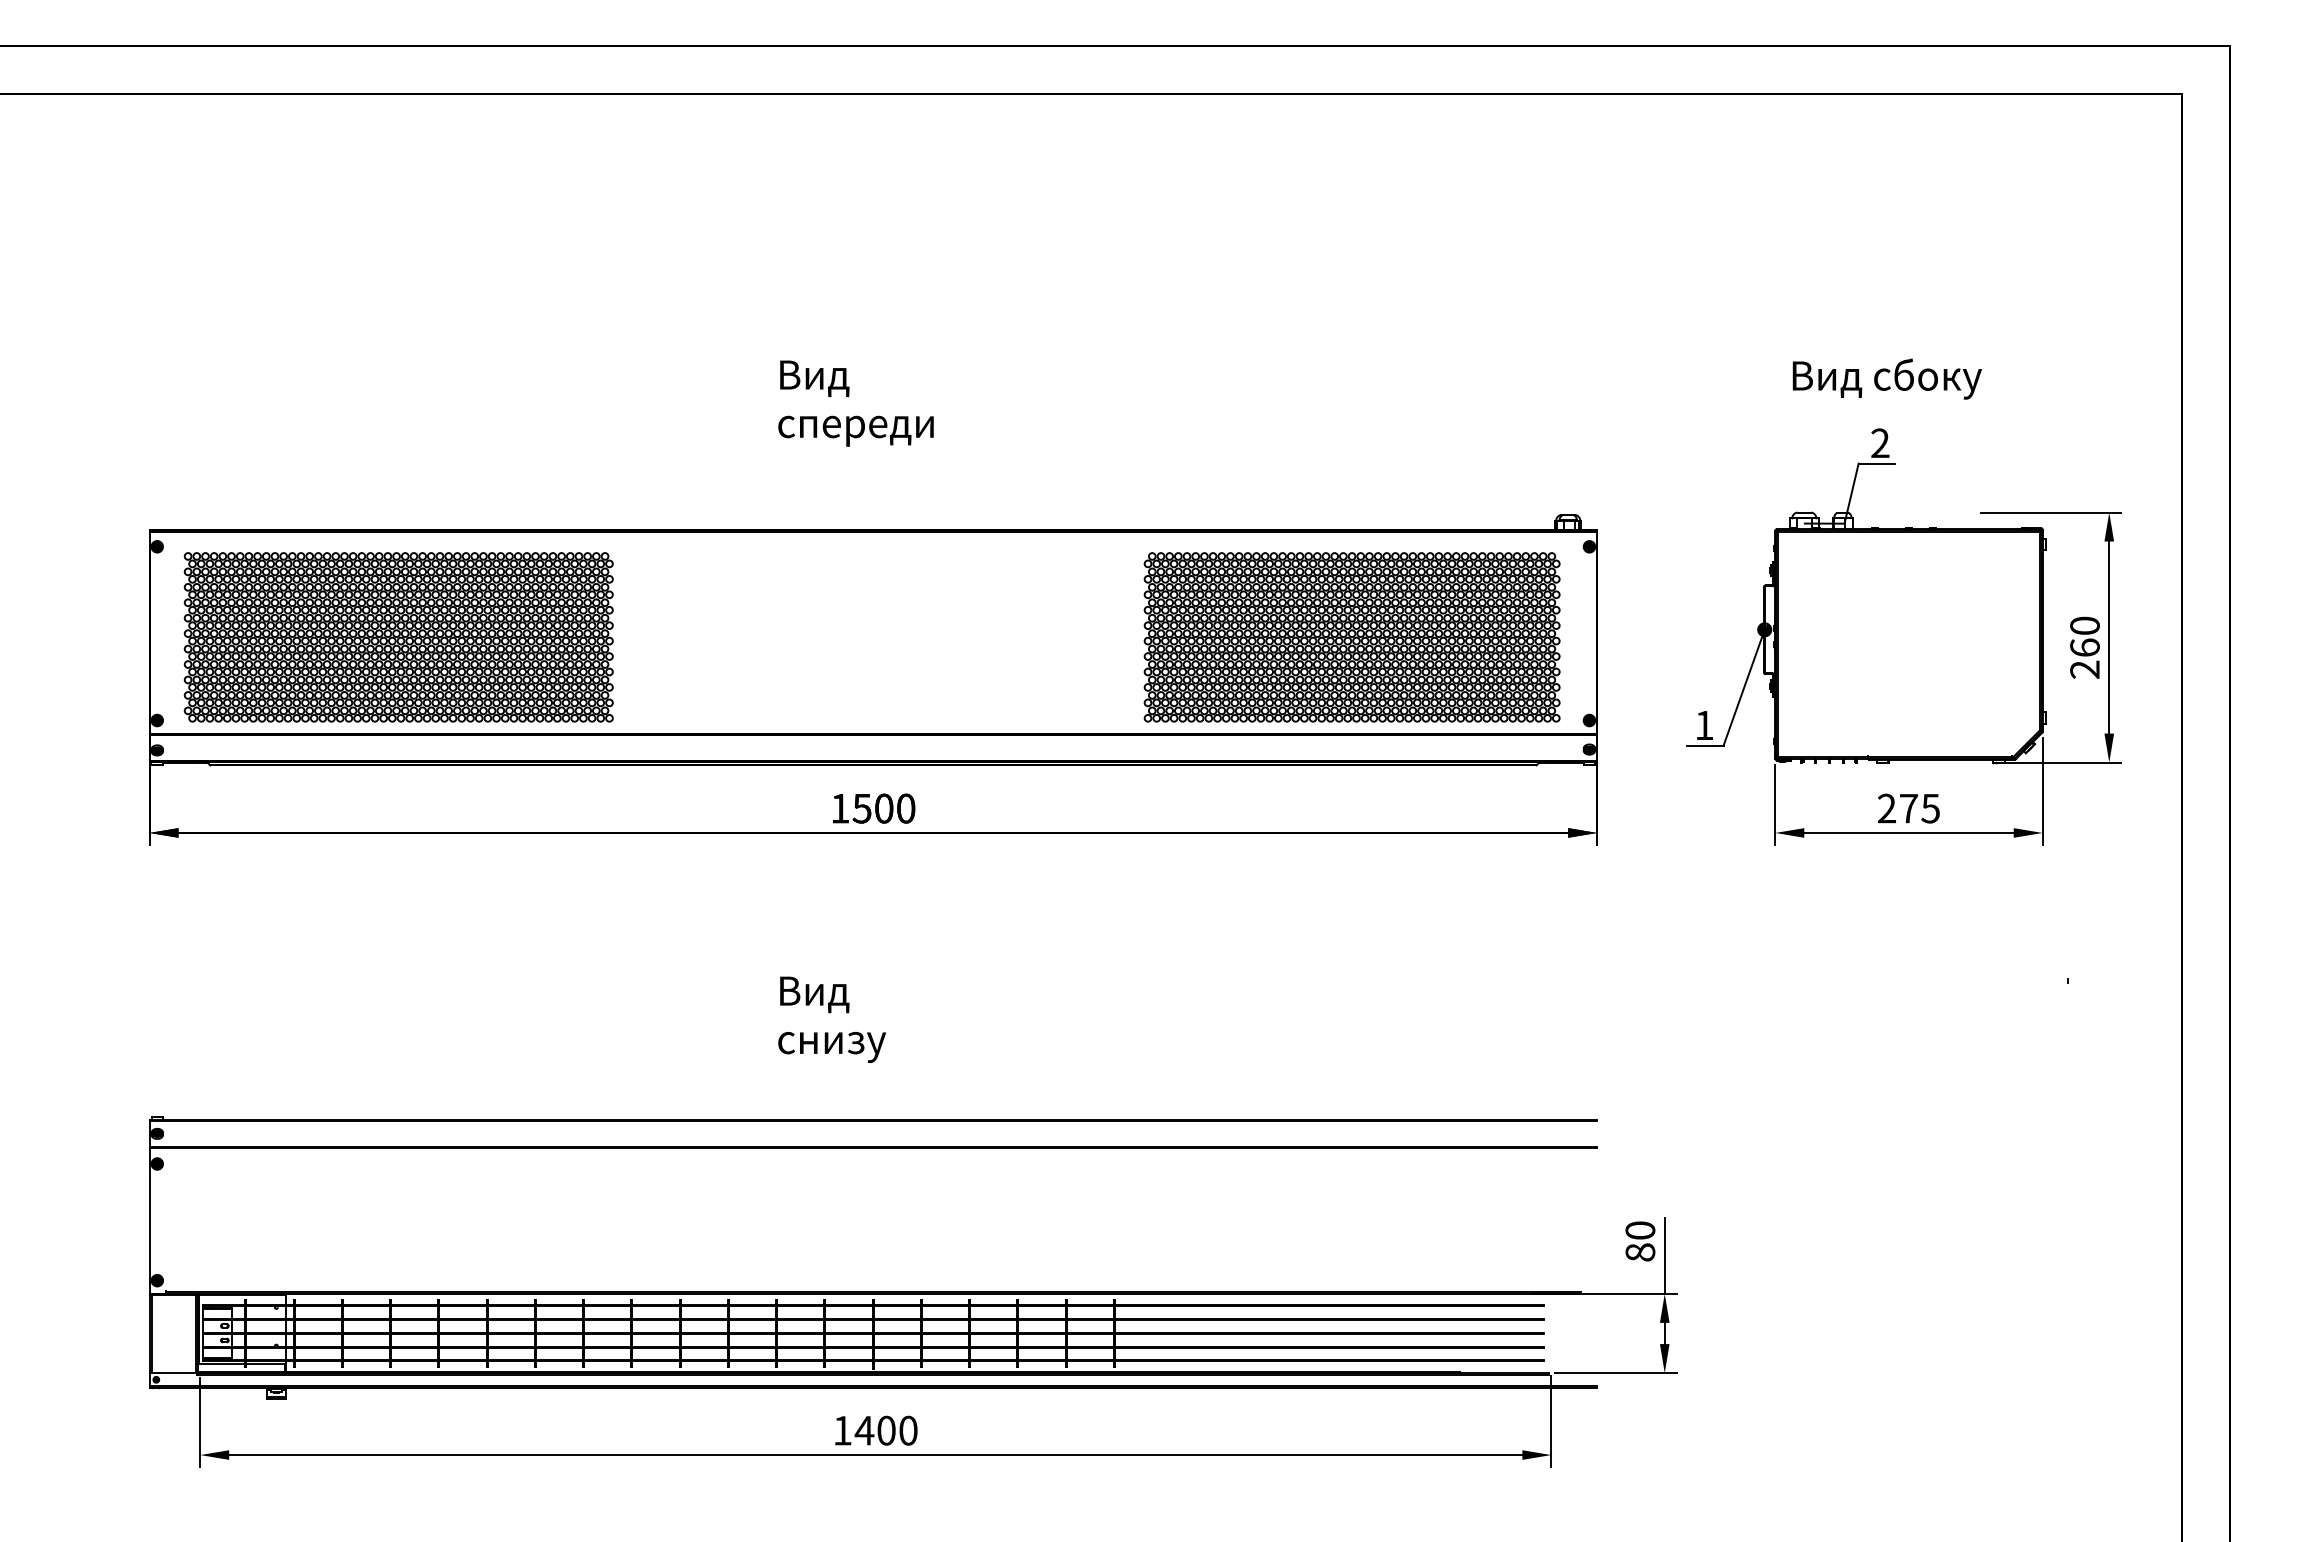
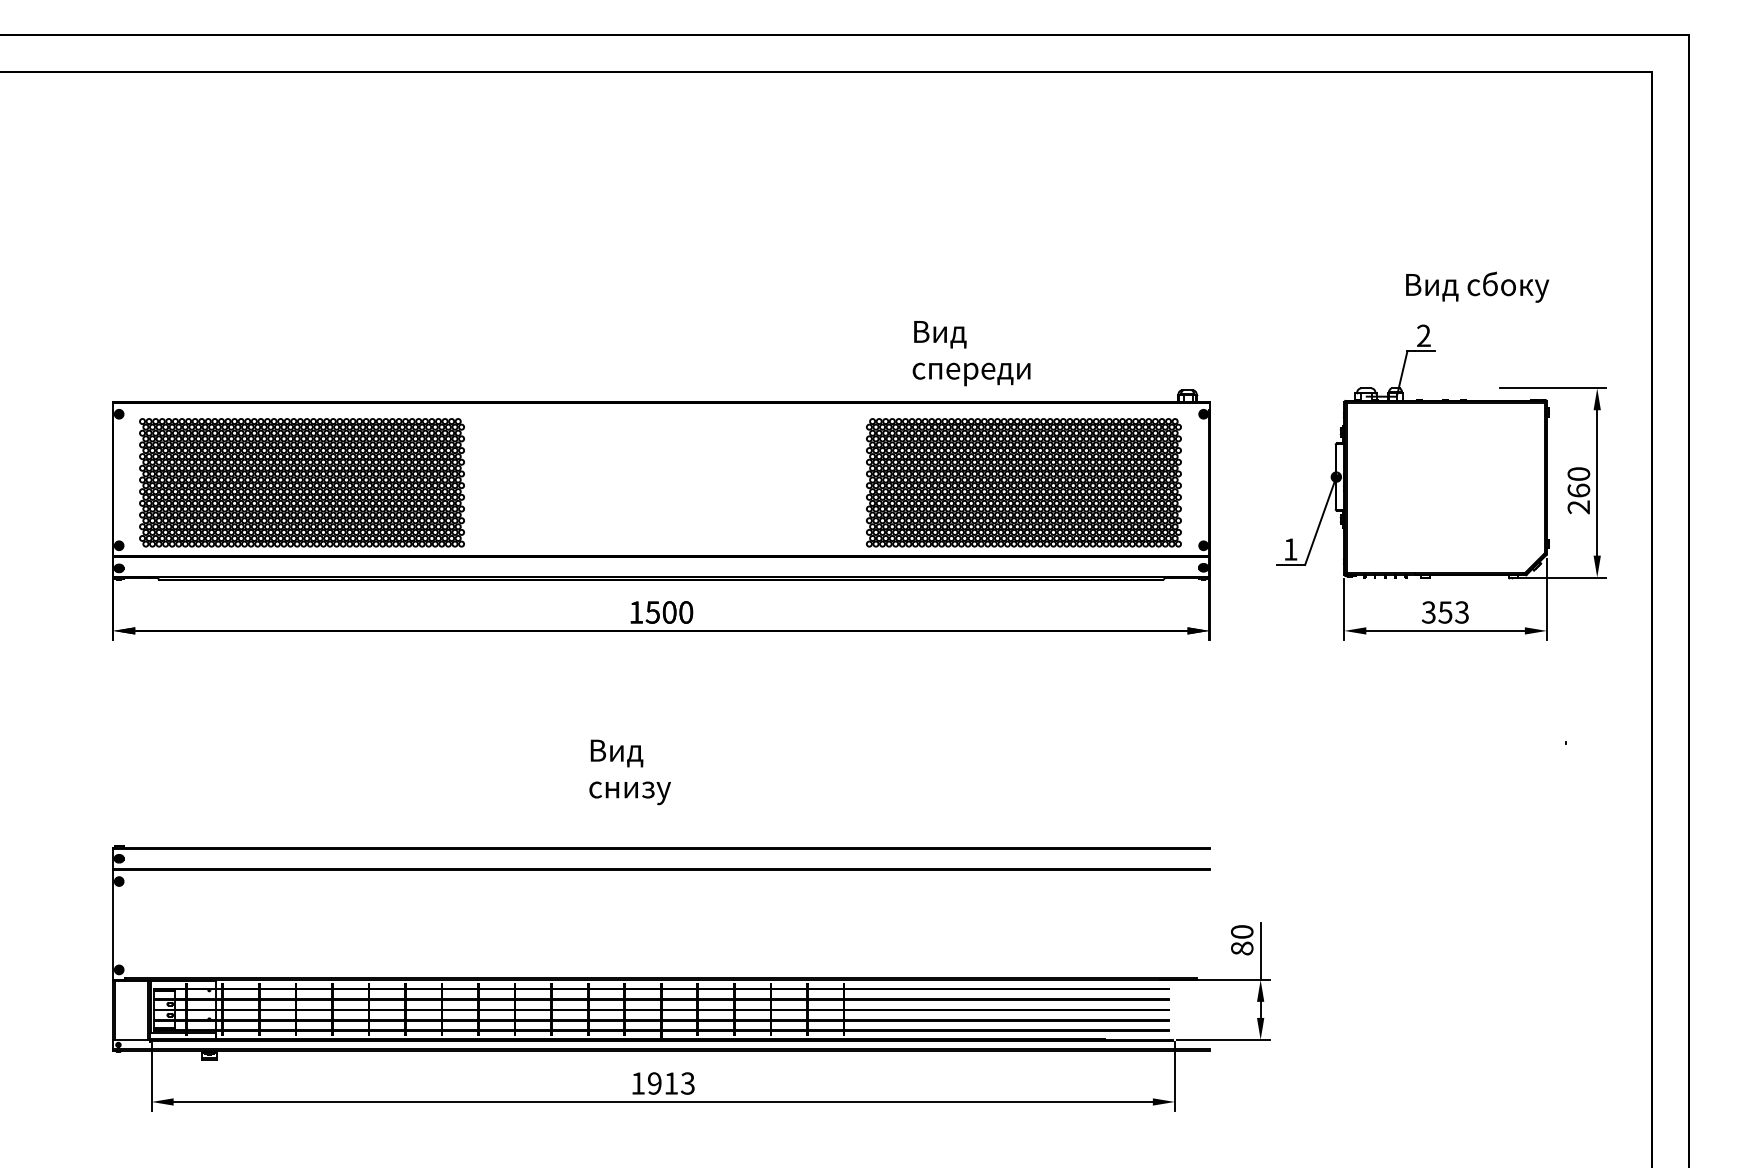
text: (1886, 378) -> (1477, 286), moved
text: (855, 403) -> (971, 353), moved
text: (1908, 808) -> (1445, 612), 275 -> 353
text: (885, 1430) -> (670, 1083), 1400 -> 1913

